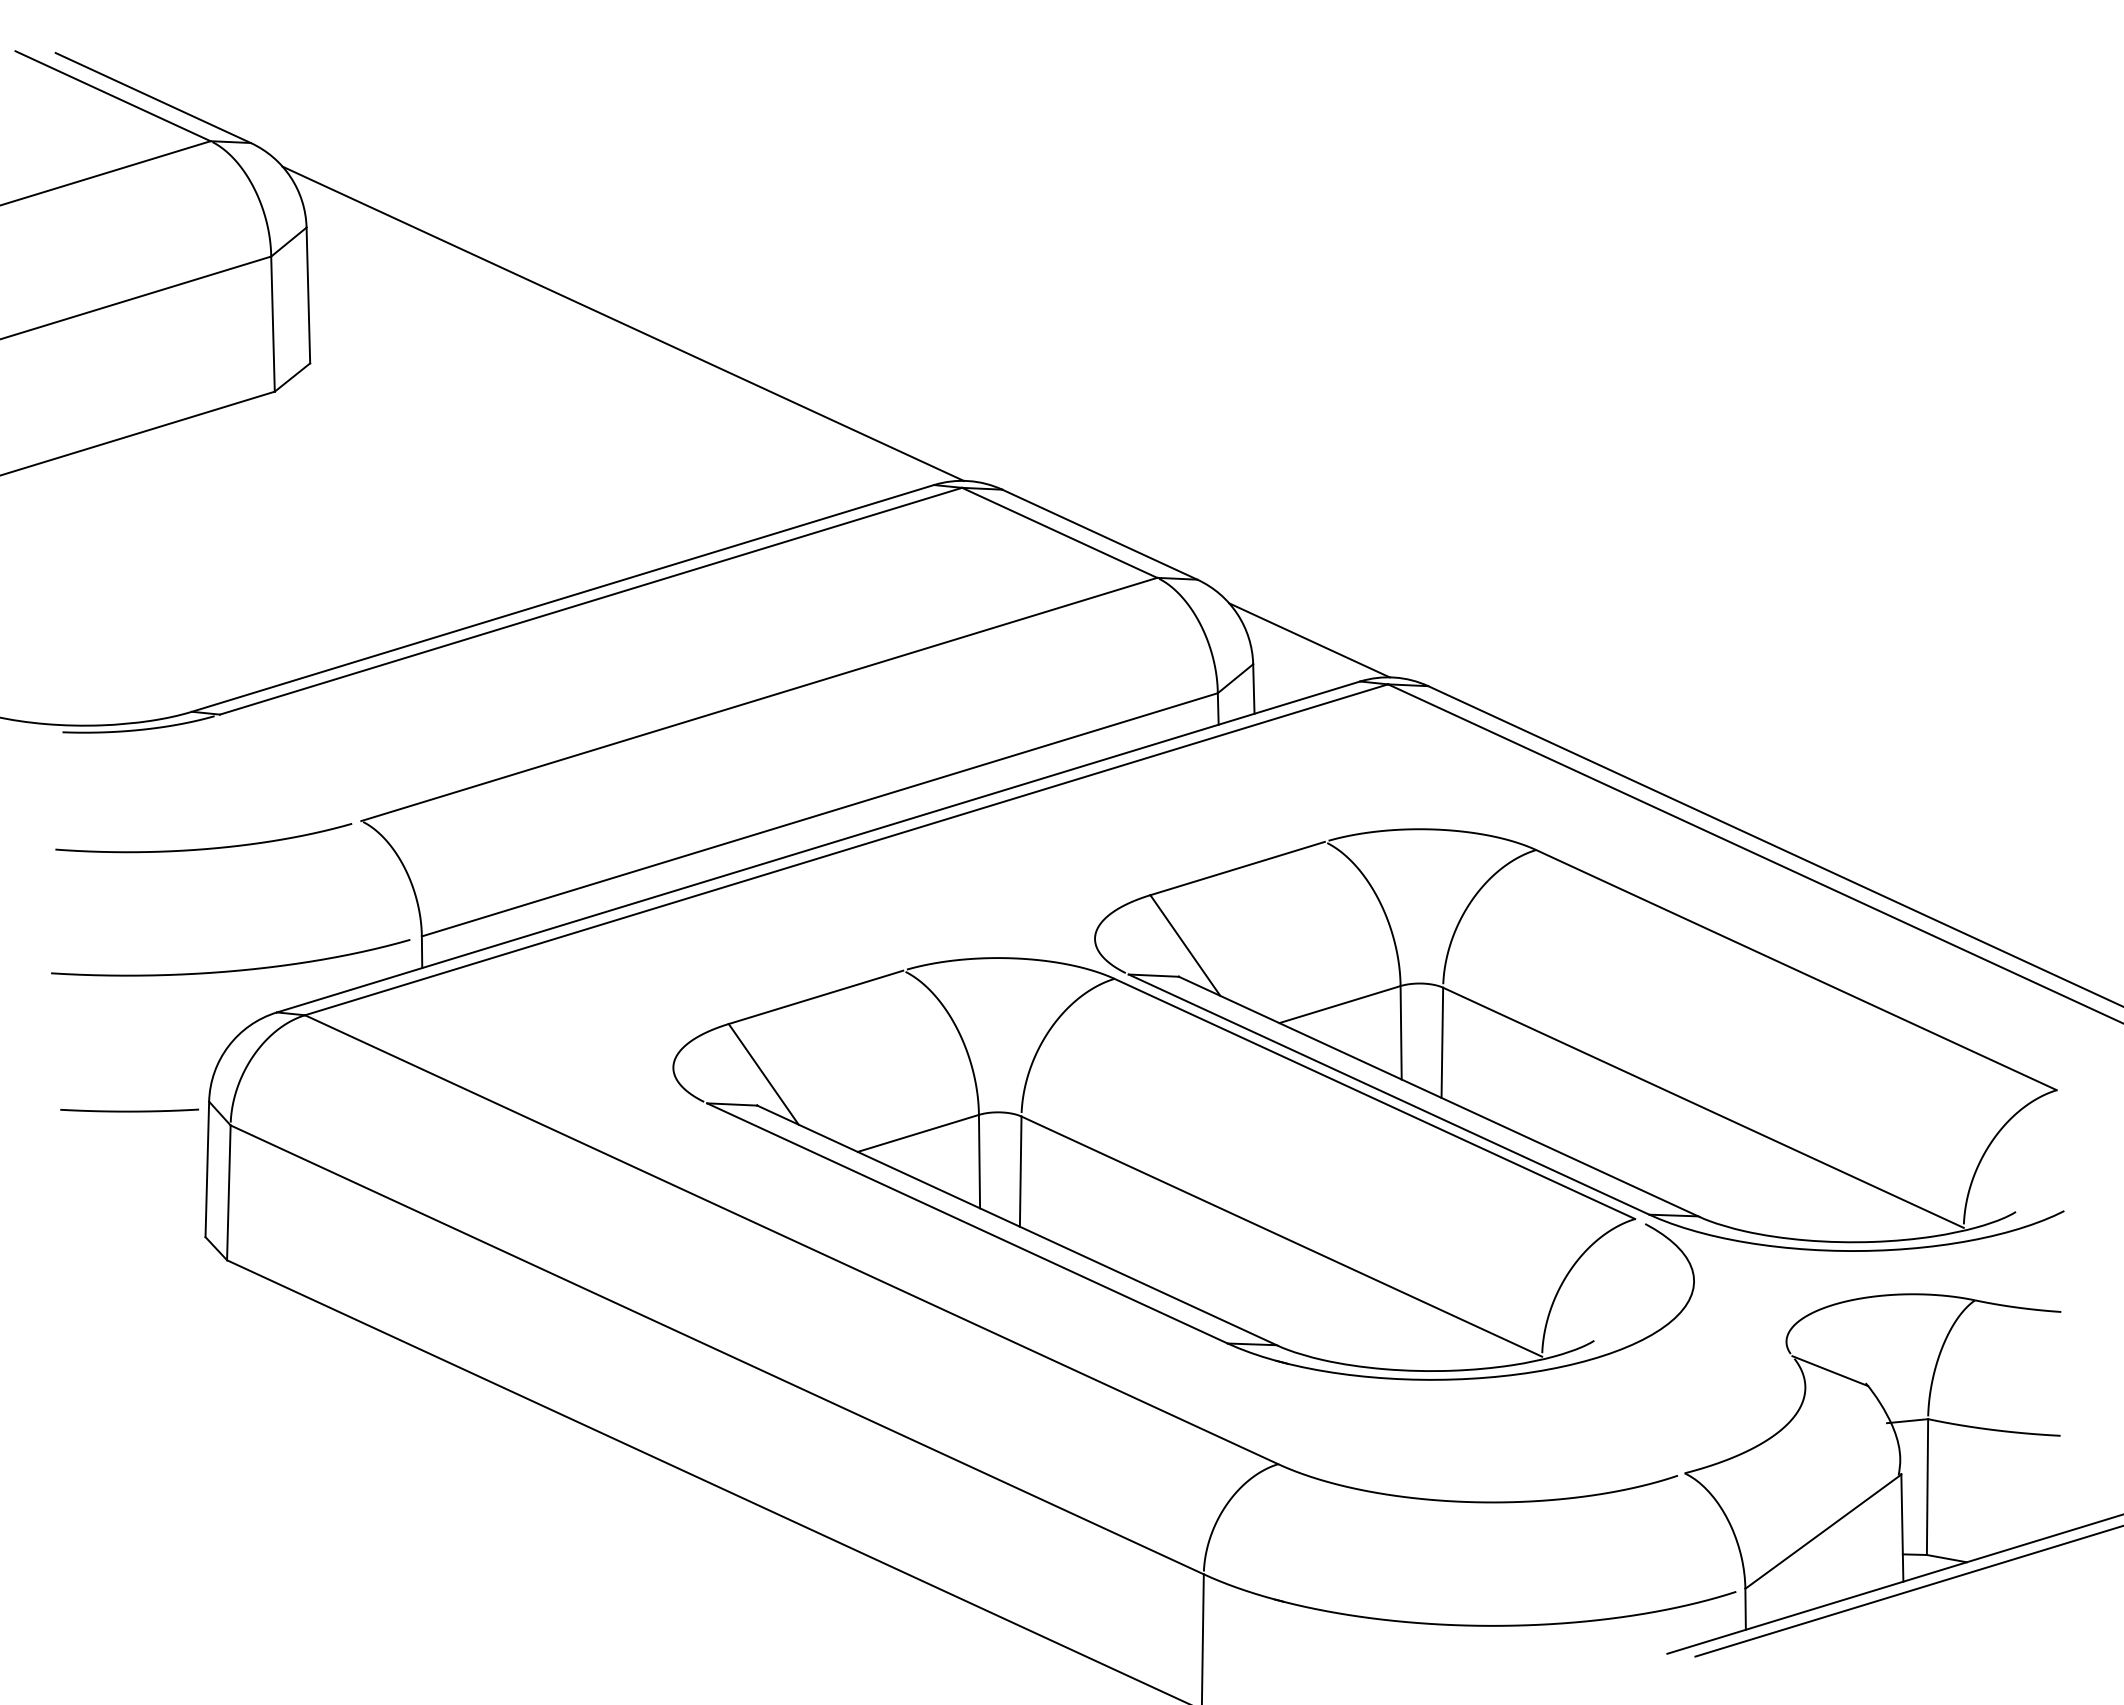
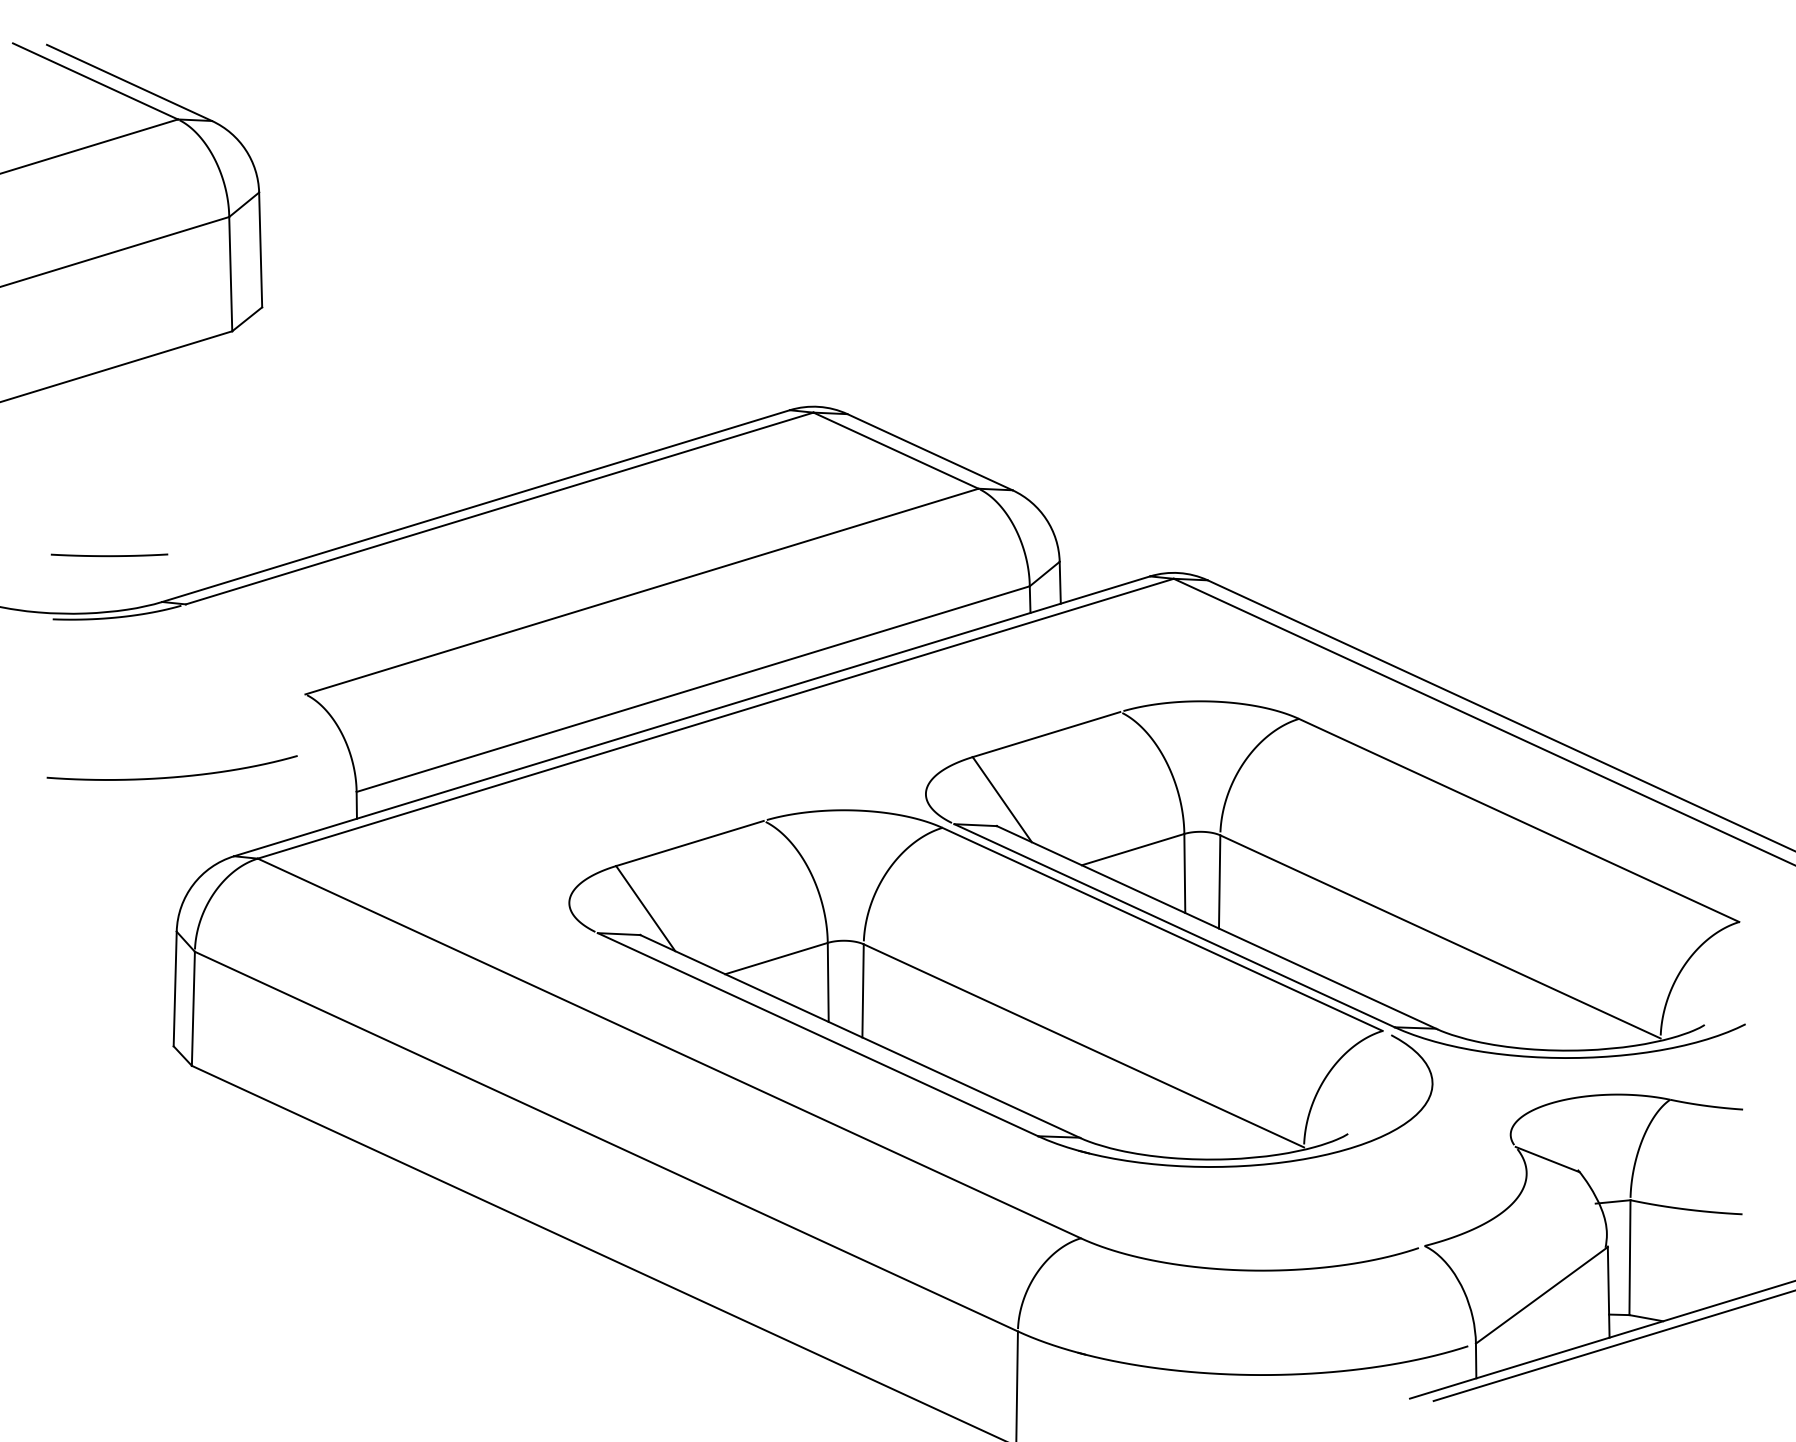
line: (622, 323) -> (526, 273), removed
line: (1309, 640) -> (1107, 541), removed
curve: (203, 848) -> (171, 776), moved
curve: (230, 970) -> (194, 820), removed
curve: (129, 1110) -> (109, 555), moved

